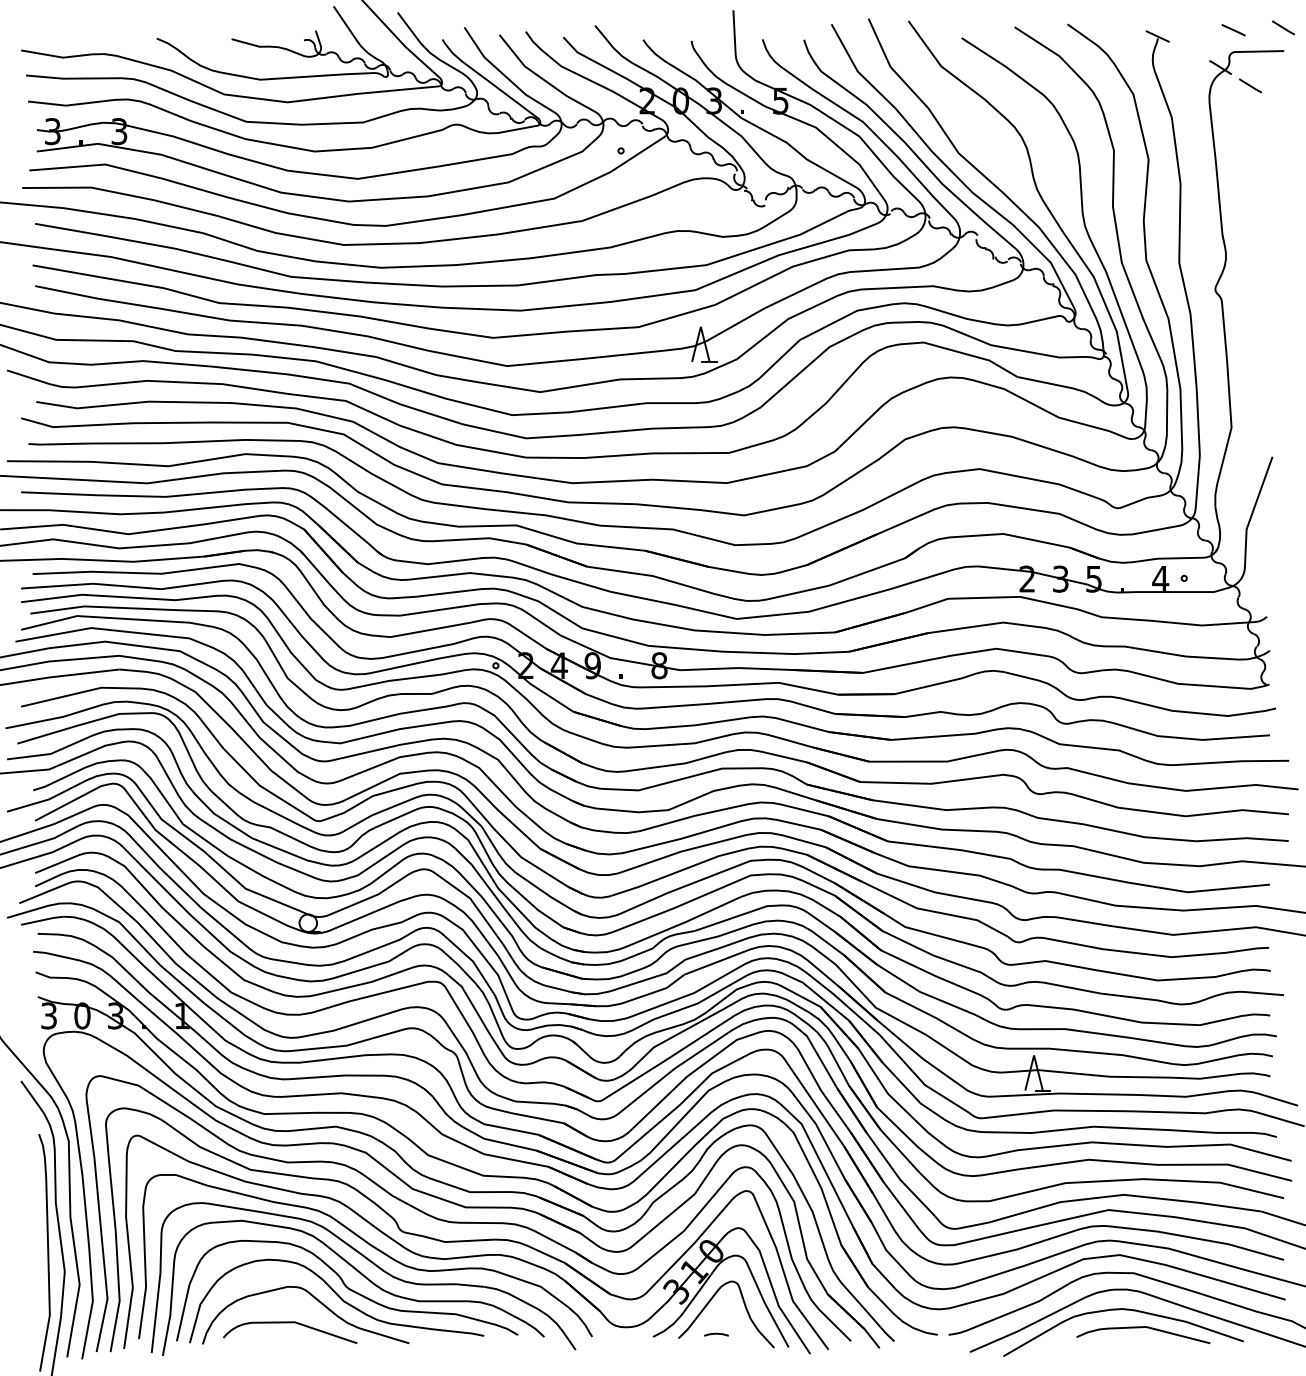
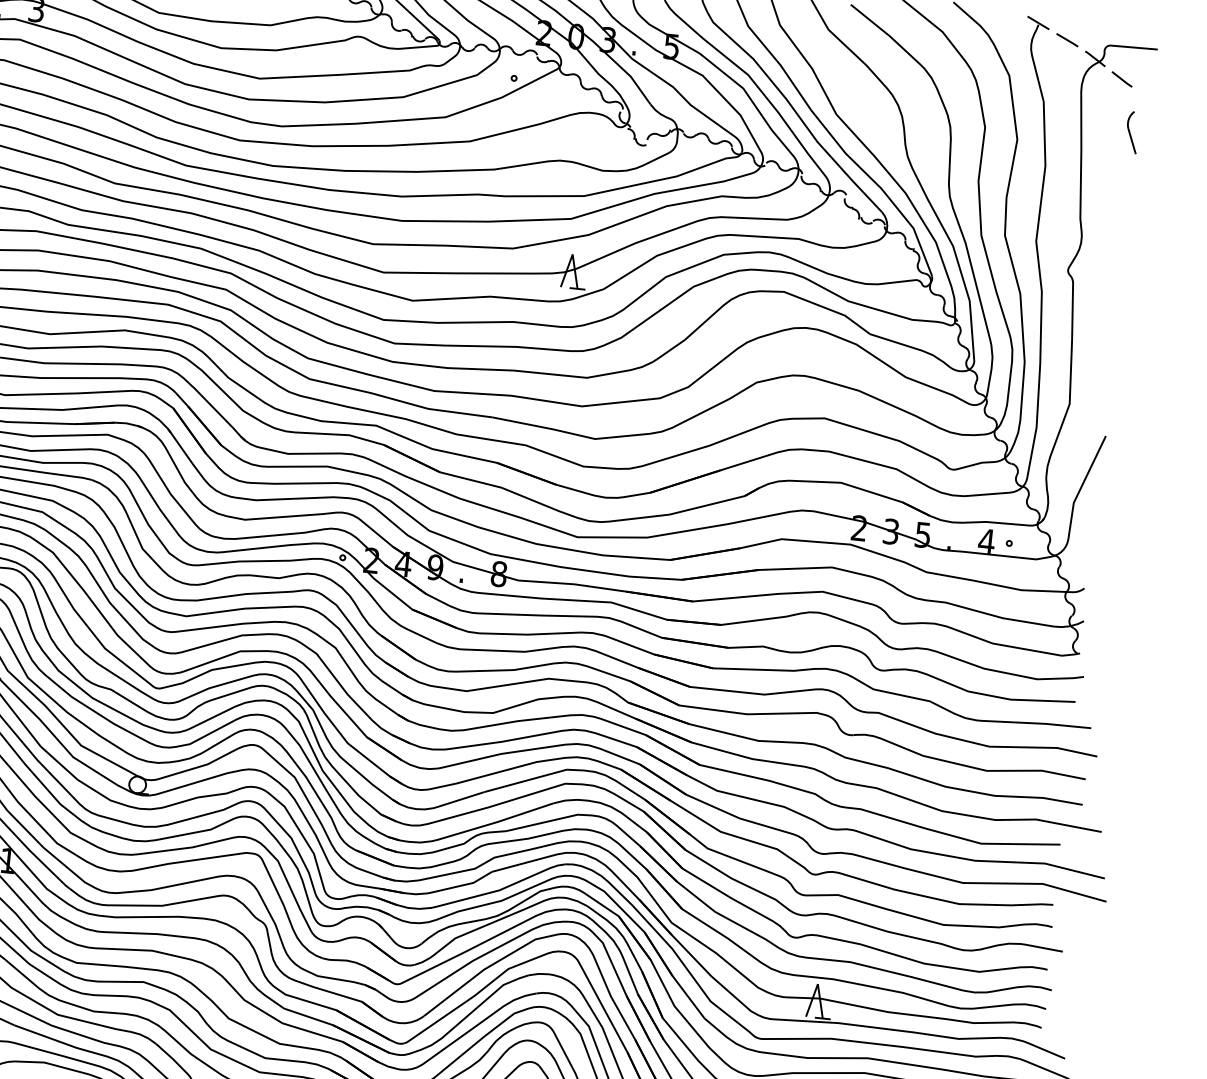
line: (1283, 27) -> (1159, 26), removed
line: (1233, 30) -> (1067, 40), moved
curve: (1265, 140) -> (1130, 133), added

